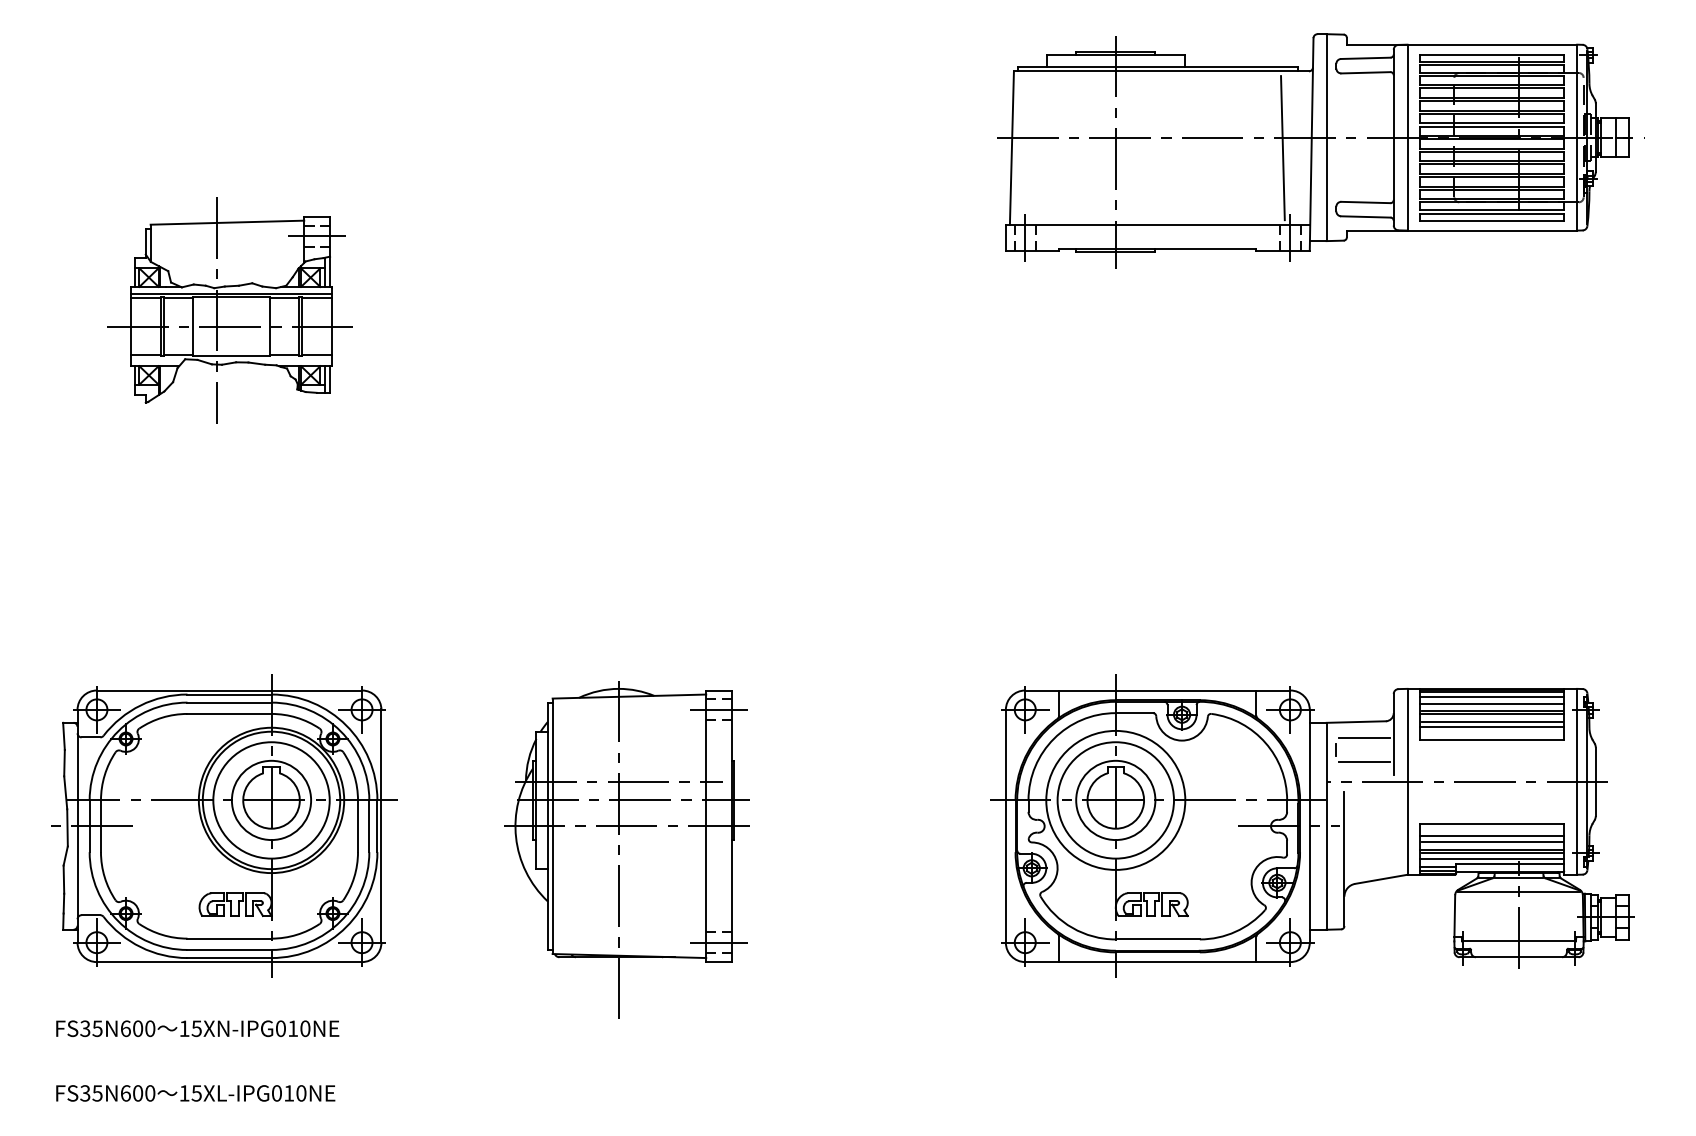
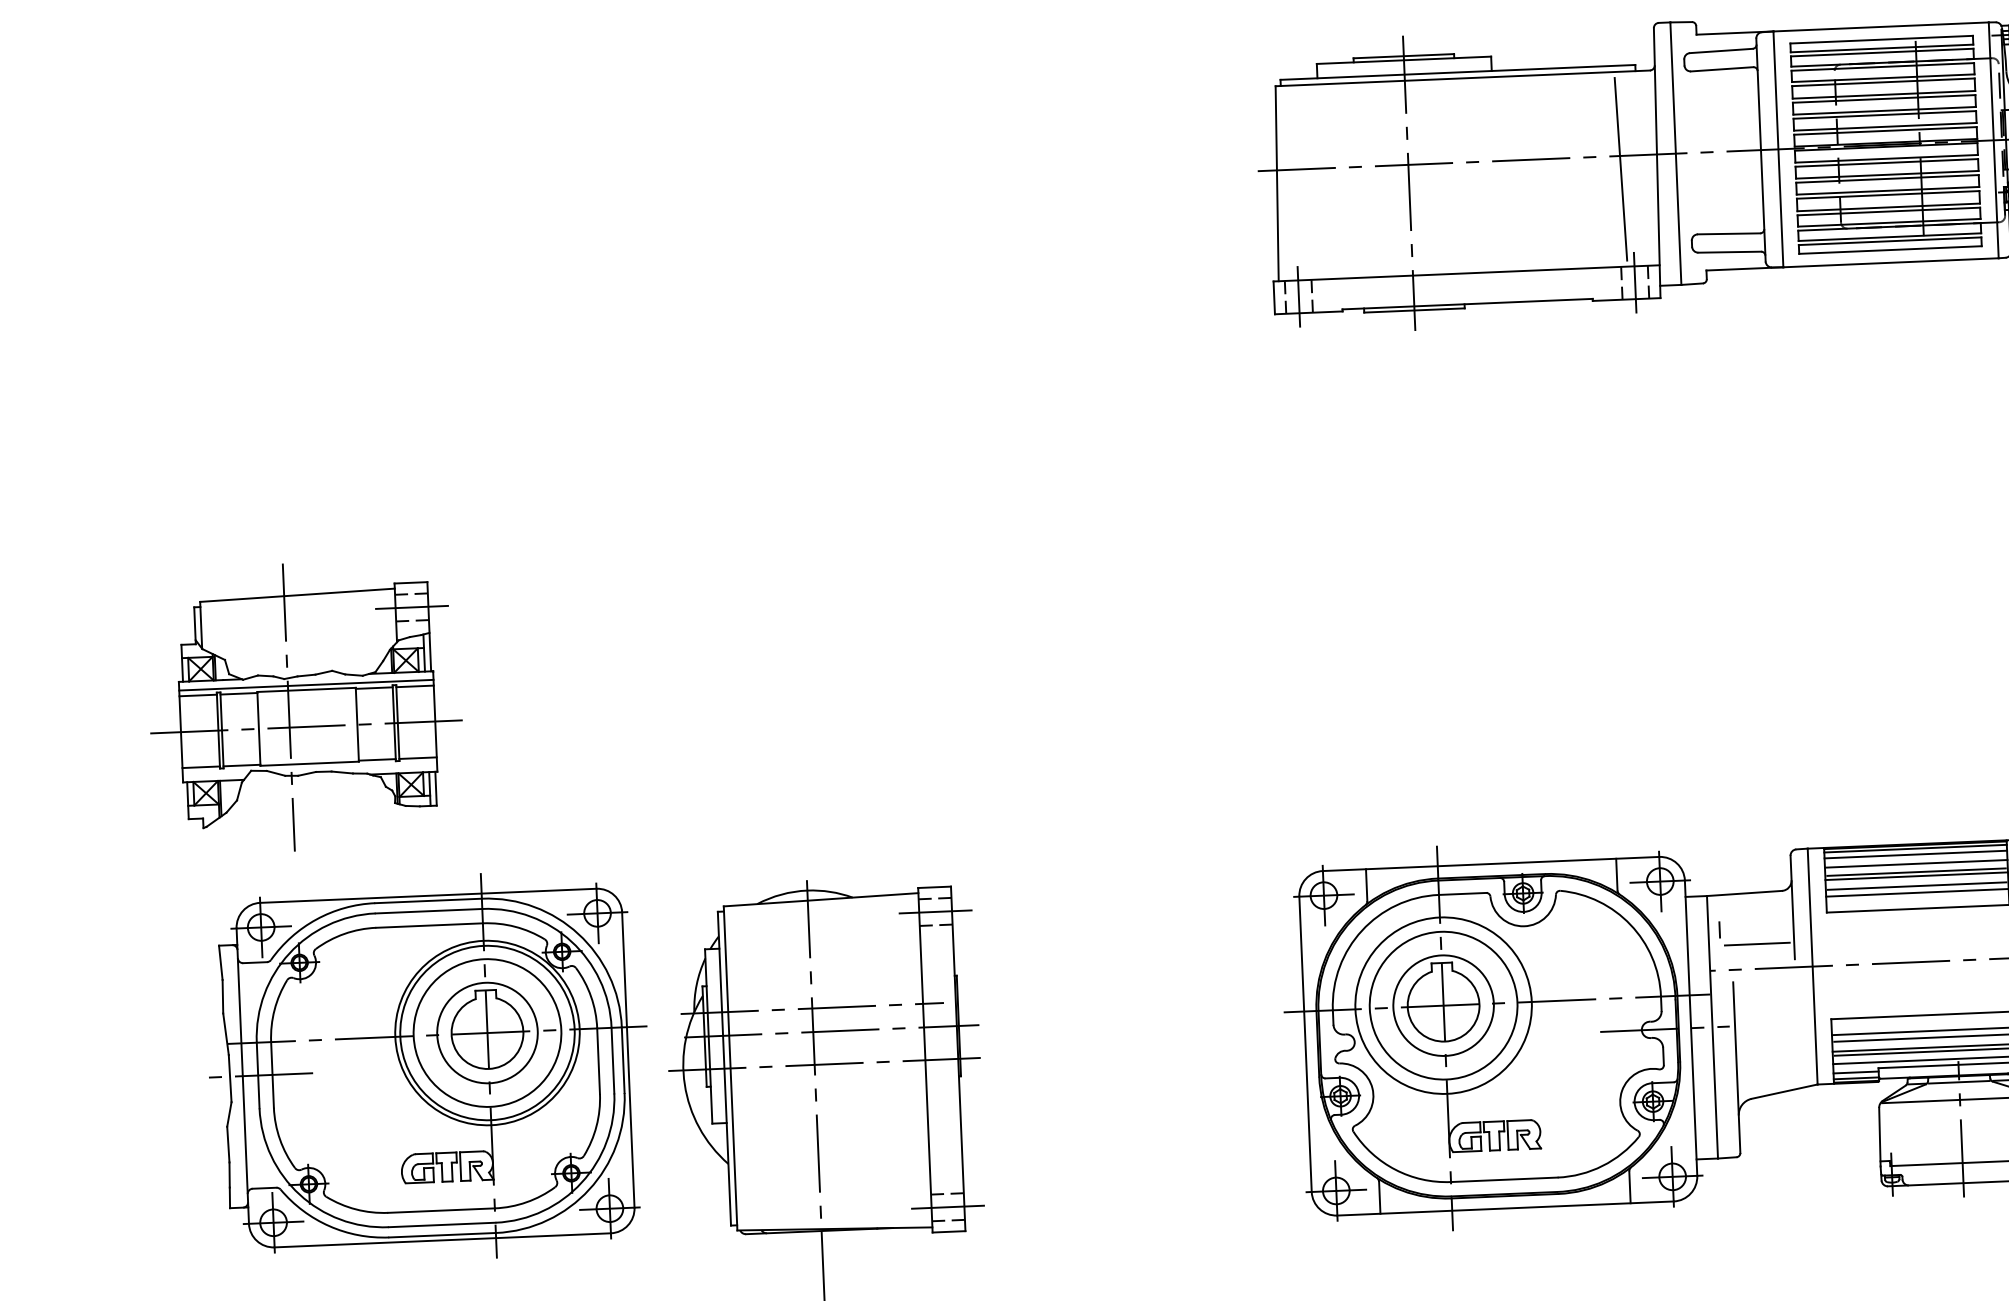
part: (229, 310) -> (304, 706), moved
line: (1364, 738) -> (1755, 913), removed
part: (224, 825) -> (429, 1067), moved

